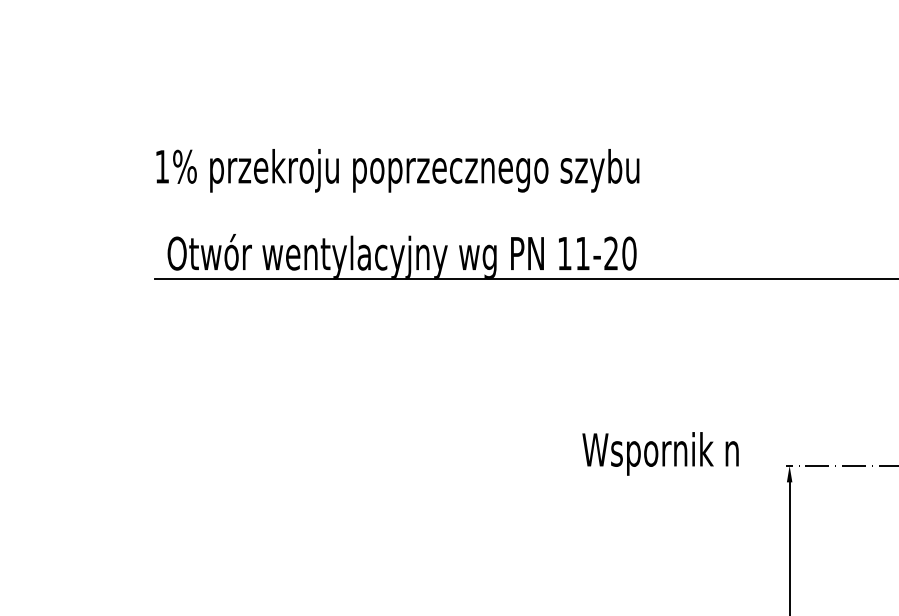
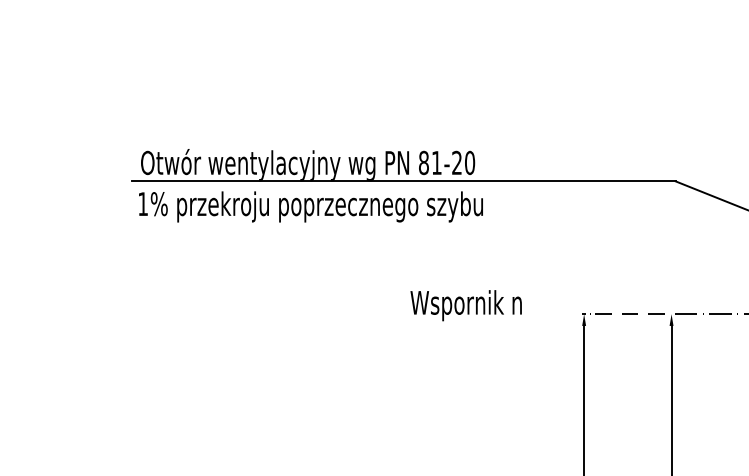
text: (397, 170) -> (310, 206), moved
text: (564, 252) -> (423, 162), 11-20 -> 81-20
text: (659, 453) -> (465, 305), moved

